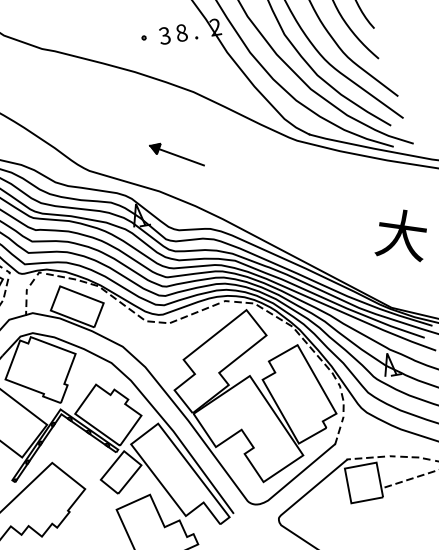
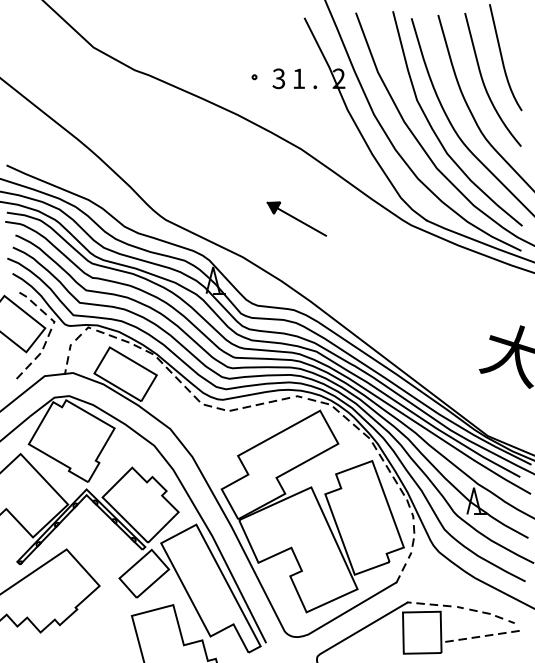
text: (181, 32) -> (298, 78), 8 -> 1
part: (176, 155) -> (296, 218), moved

